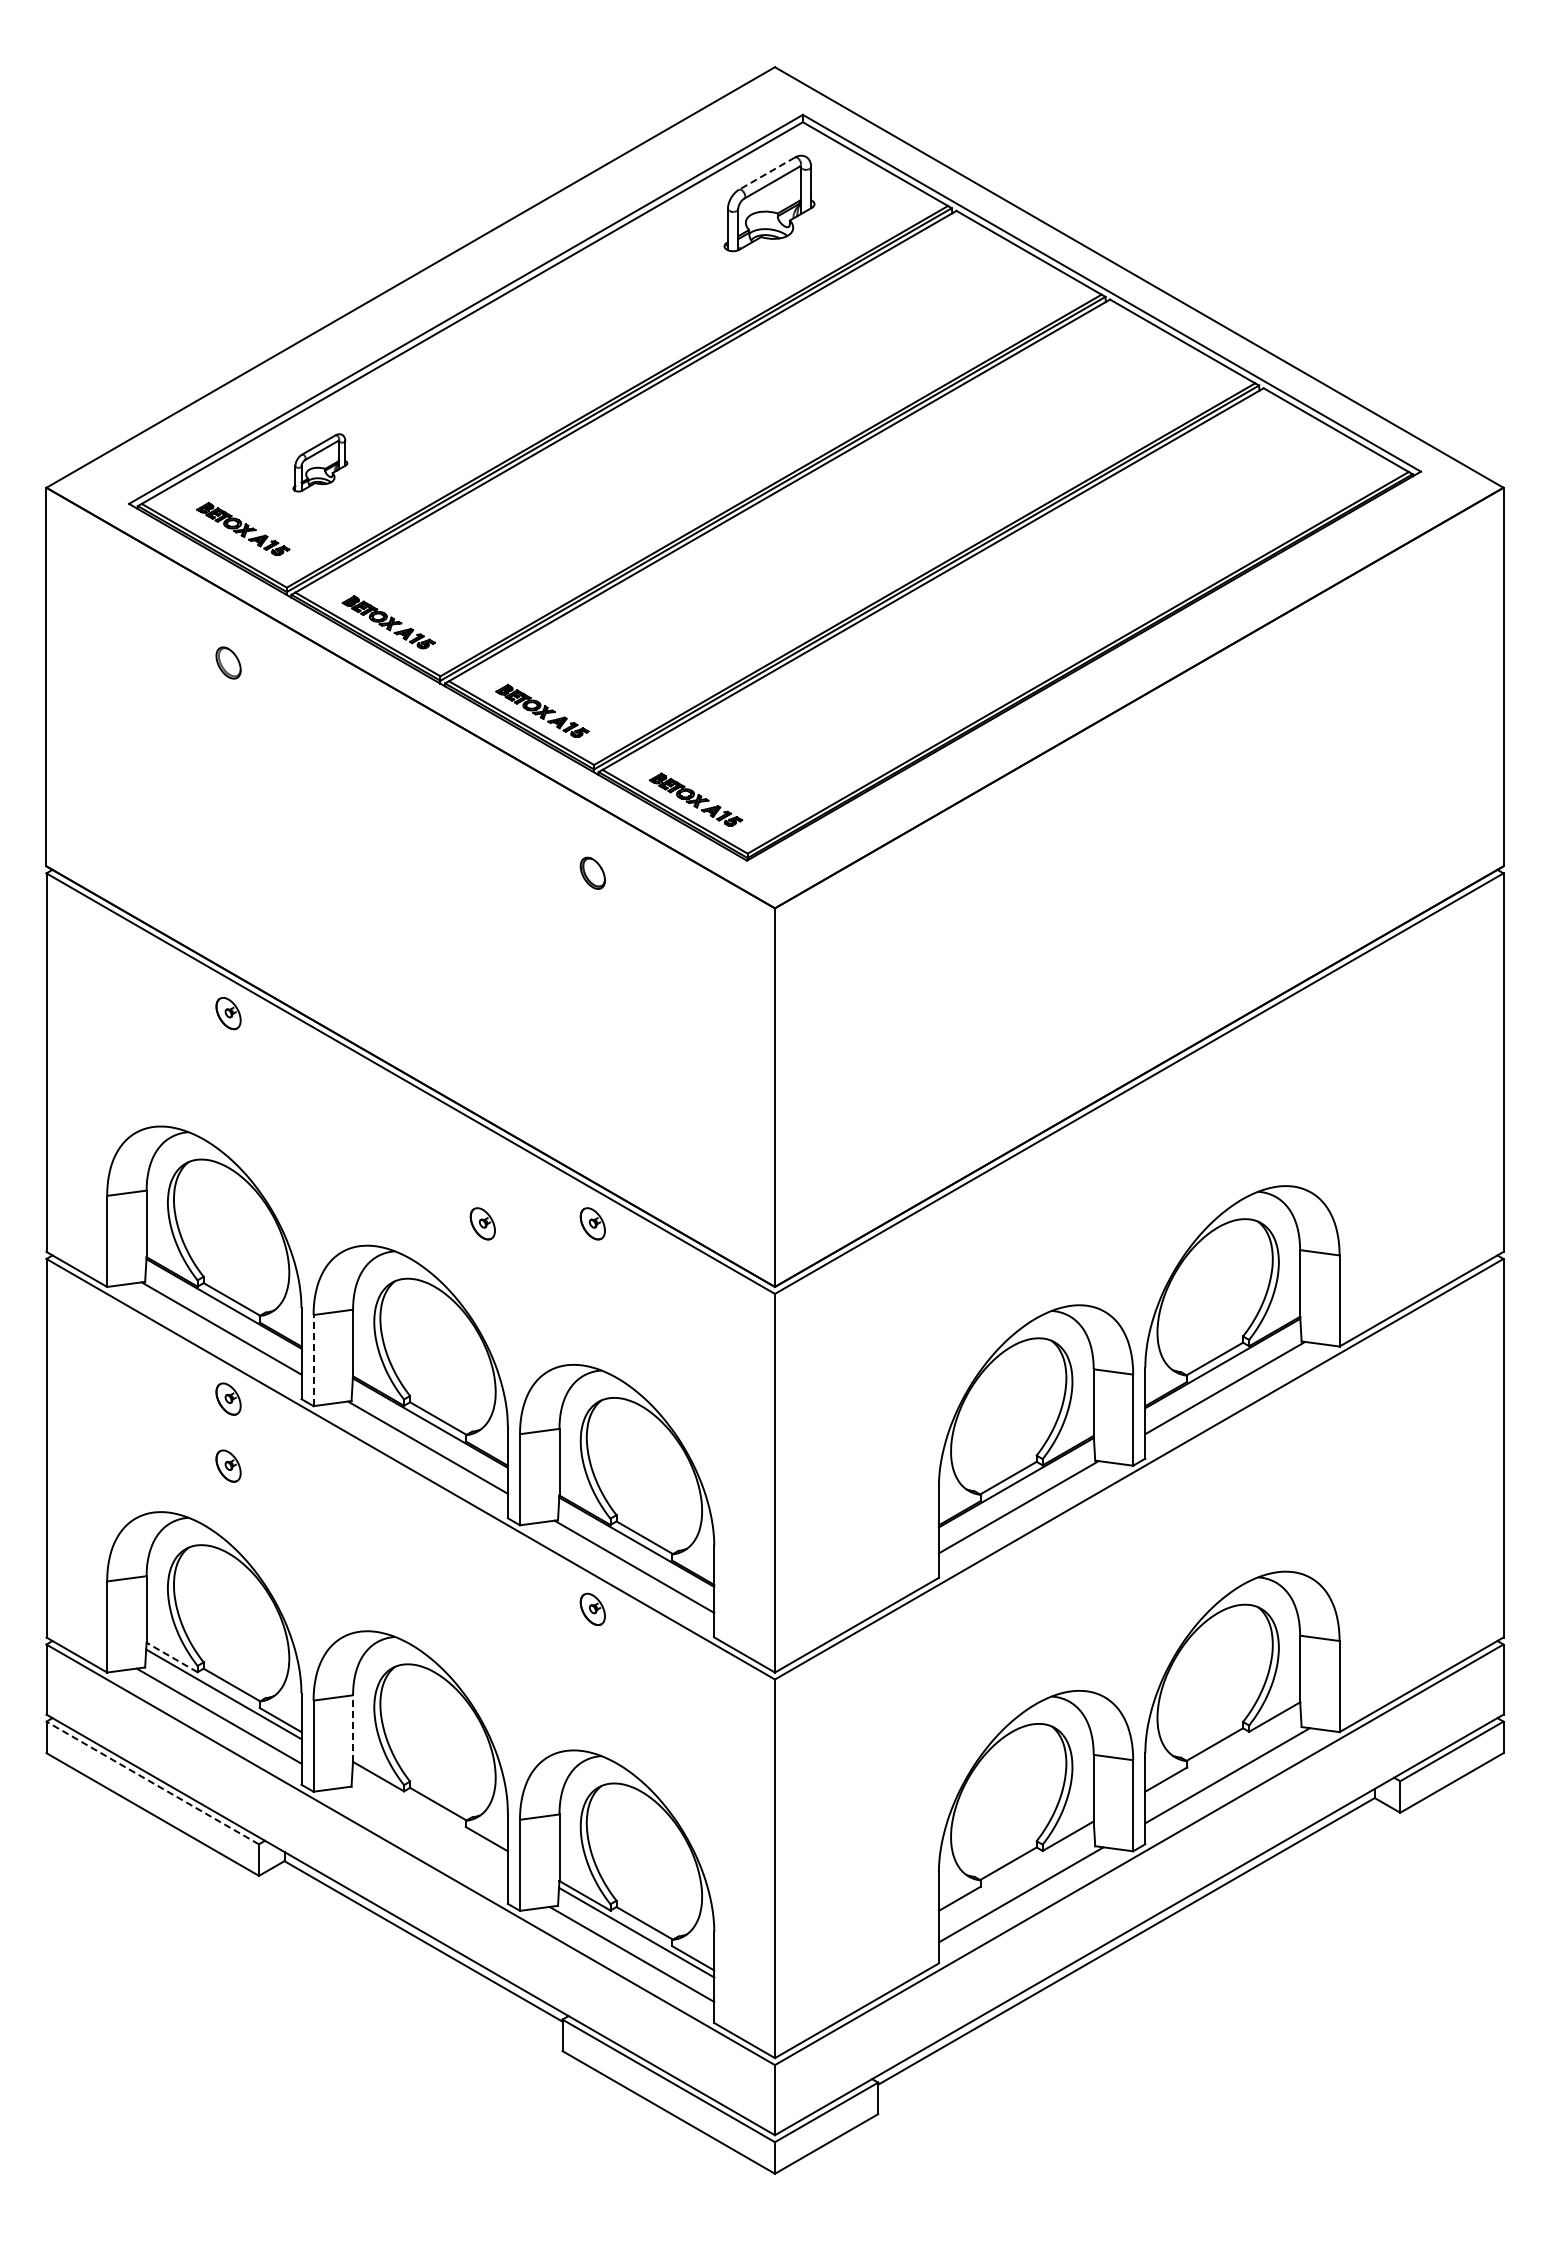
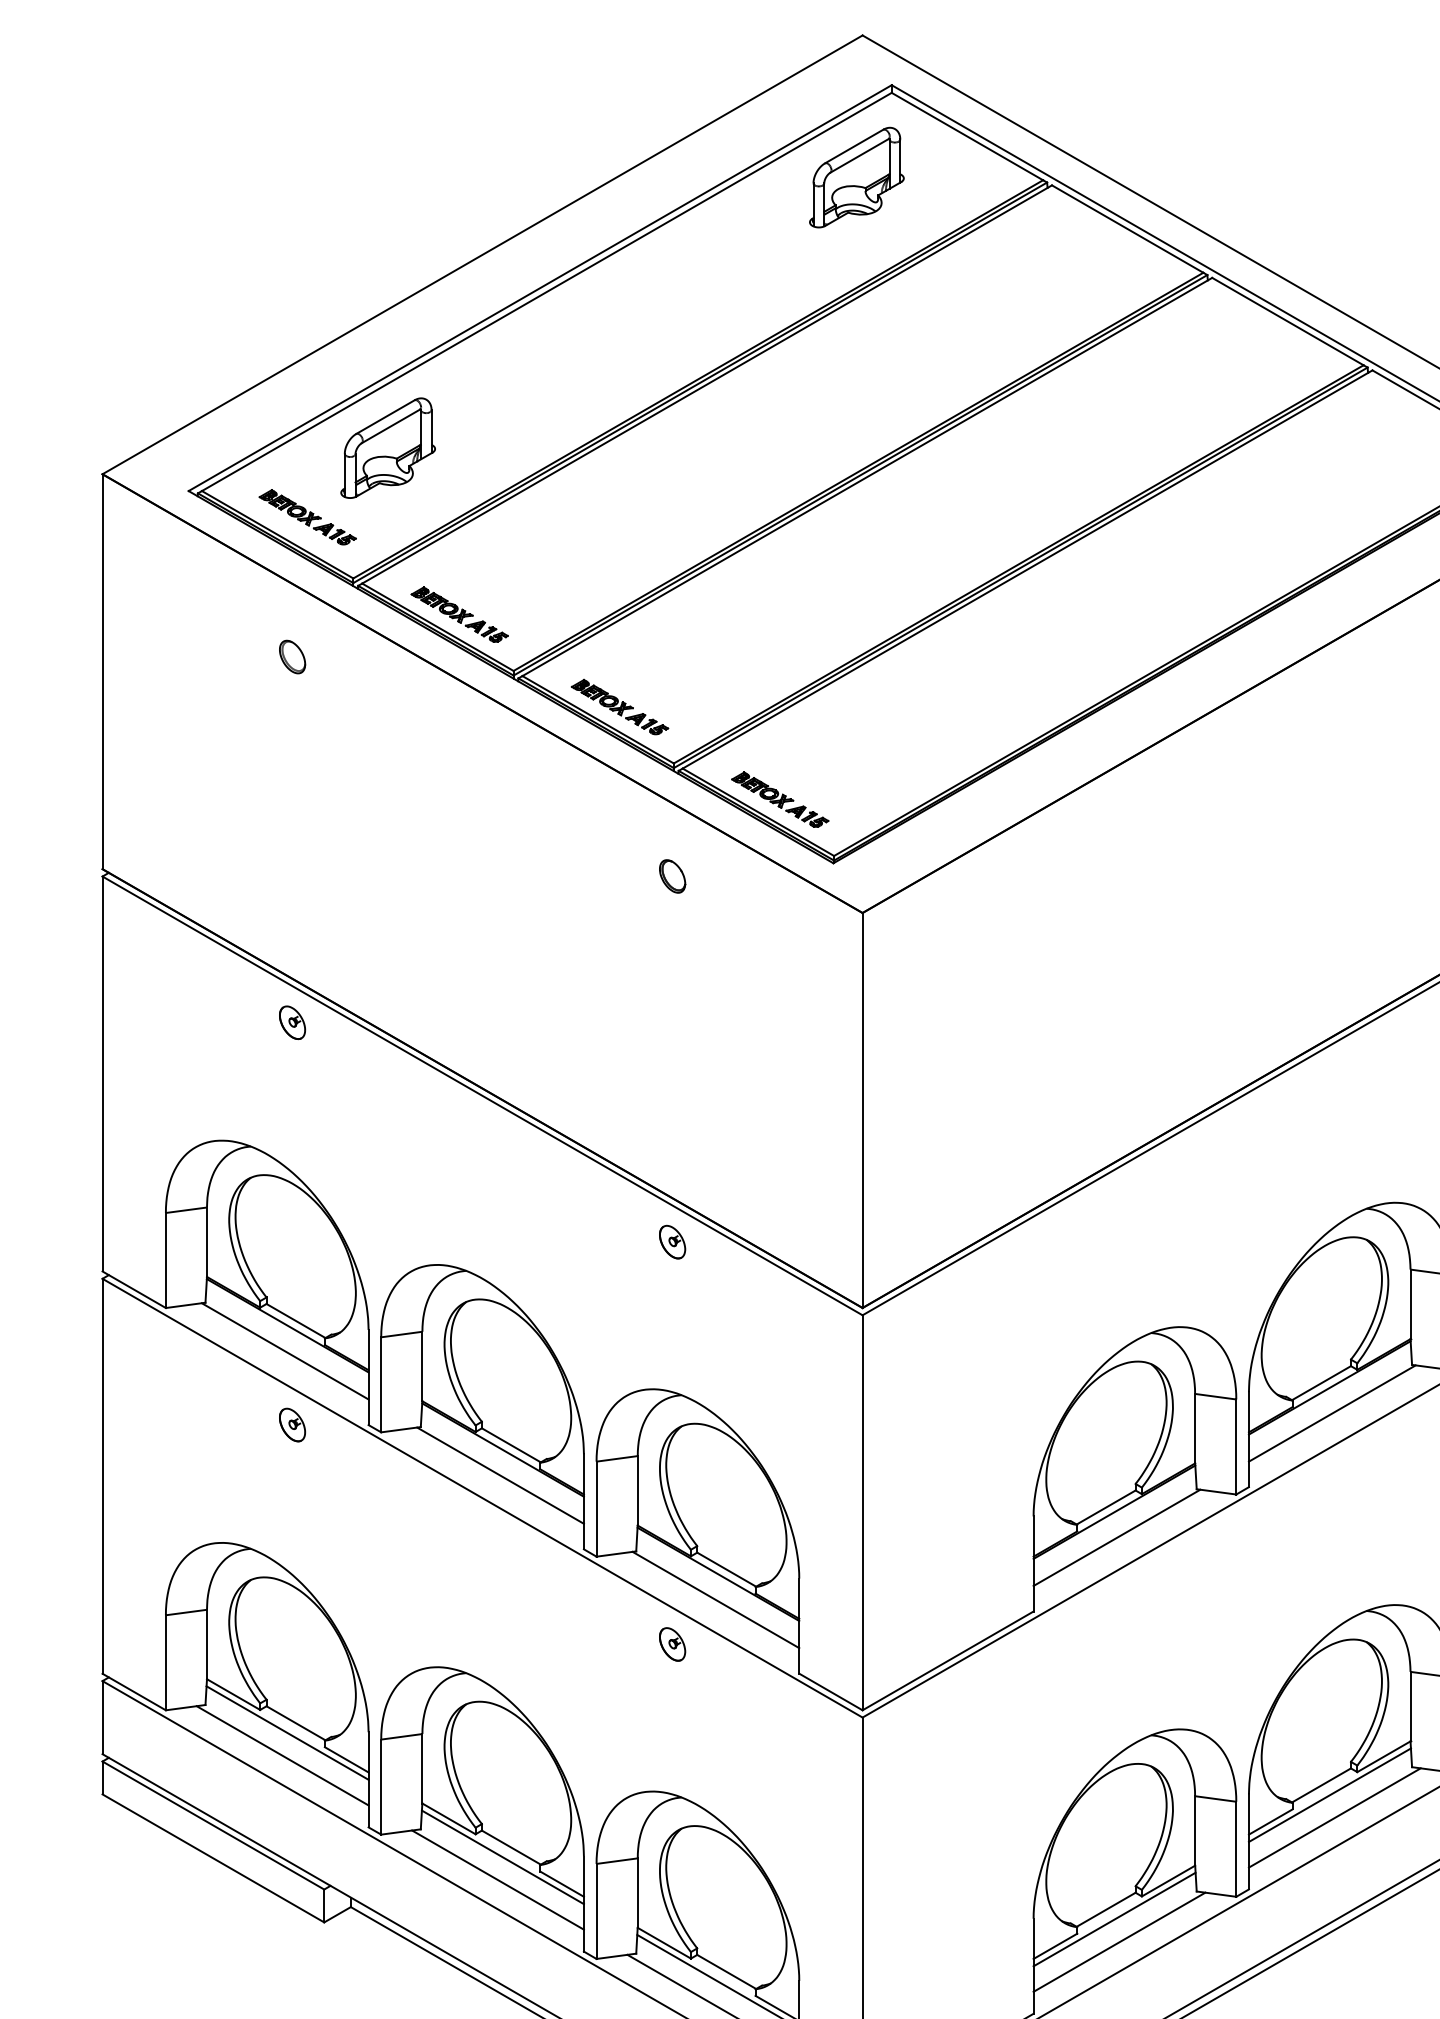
line: (766, 173) -> (853, 146), dashed -> solid
part: (320, 462) -> (388, 447), size x1.67
part: (482, 1223) -> (557, 1241), removed
line: (313, 1360) -> (381, 1384), dashed -> solid
part: (228, 1465) -> (292, 1494), removed
line: (171, 1657) -> (232, 1694), dashed -> solid
line: (353, 1728) -> (422, 1768), dashed -> solid
line: (1222, 1753) -> (1329, 1794), added
line: (152, 1783) -> (213, 1826), dashed -> solid
line: (429, 1813) -> (502, 1857), added
line: (425, 1834) -> (497, 1879), added
line: (1016, 1872) -> (1114, 1918), added

